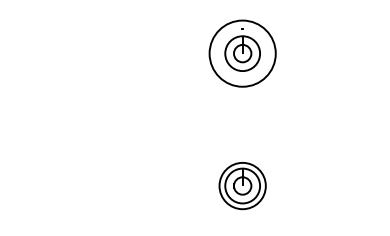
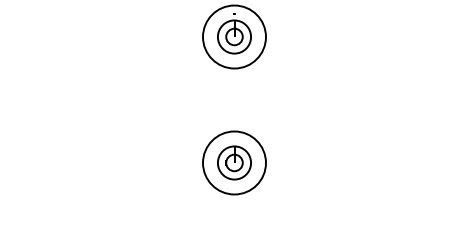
circle: (242, 185) -> (234, 162), size x1.43

